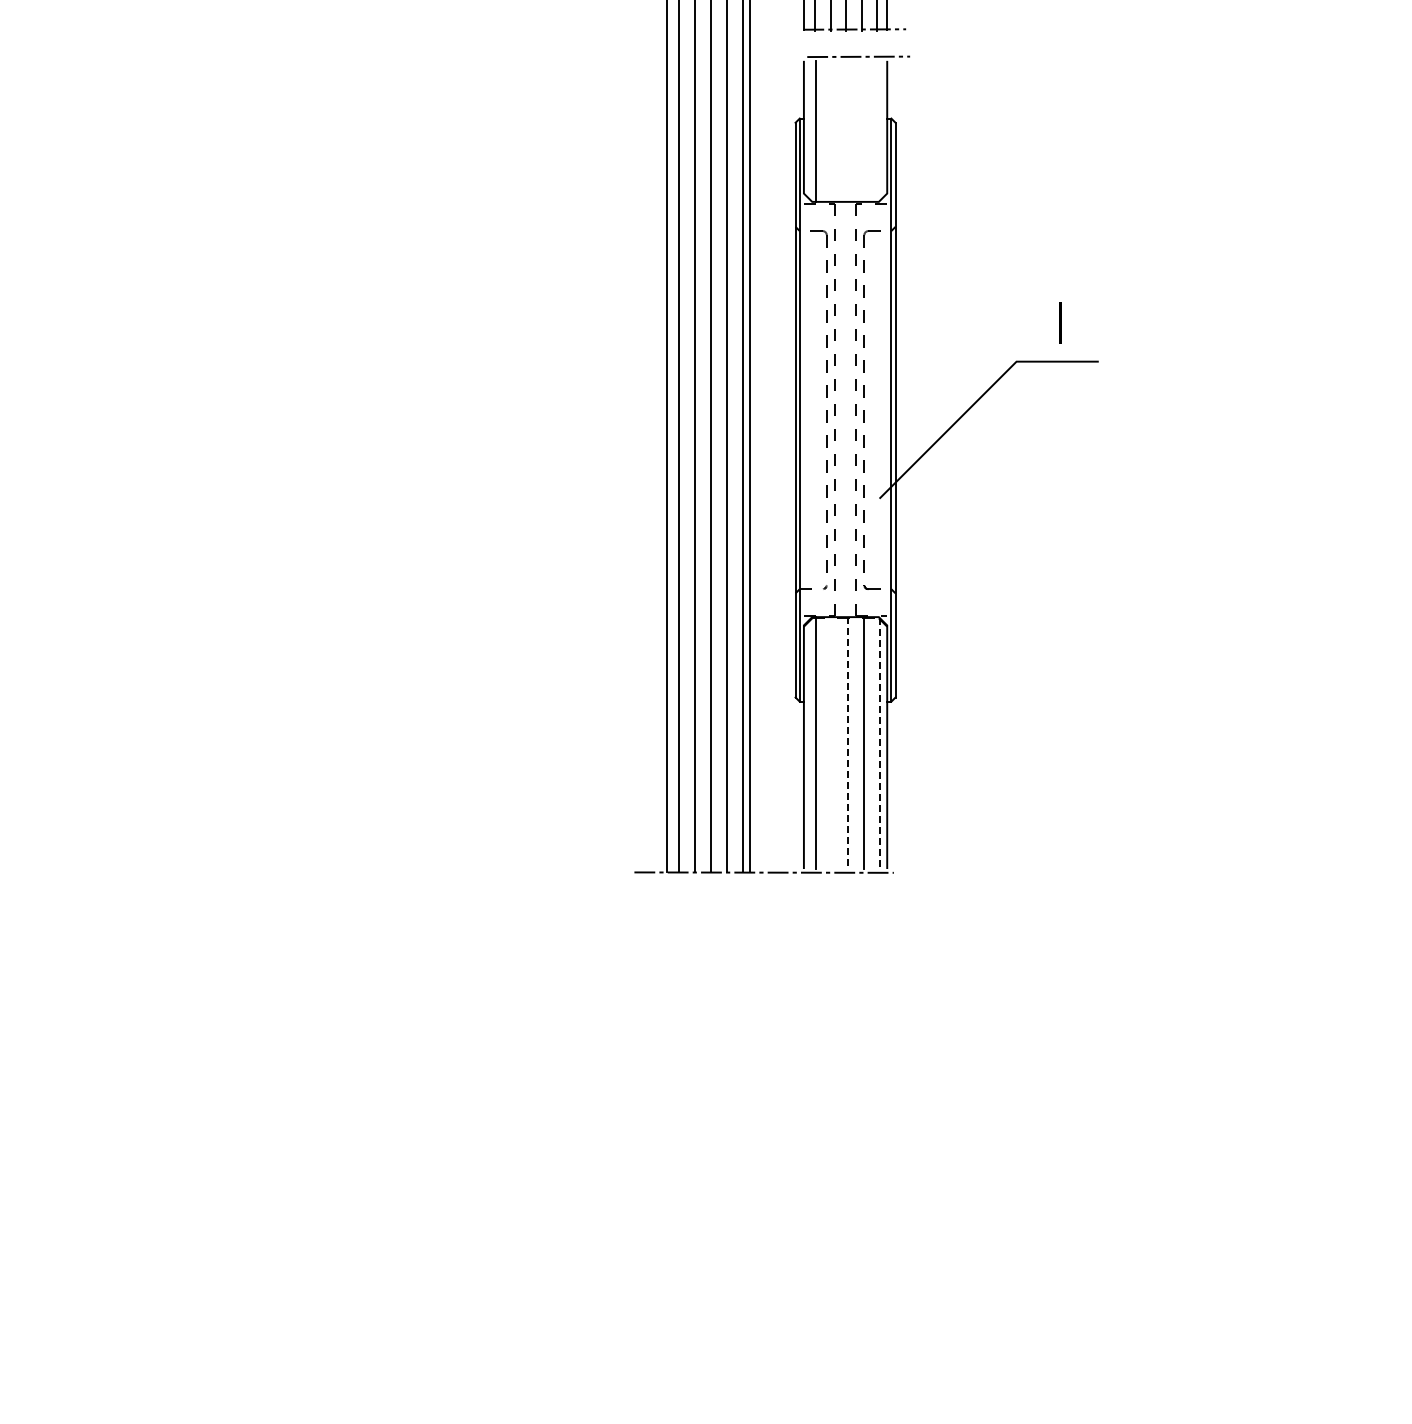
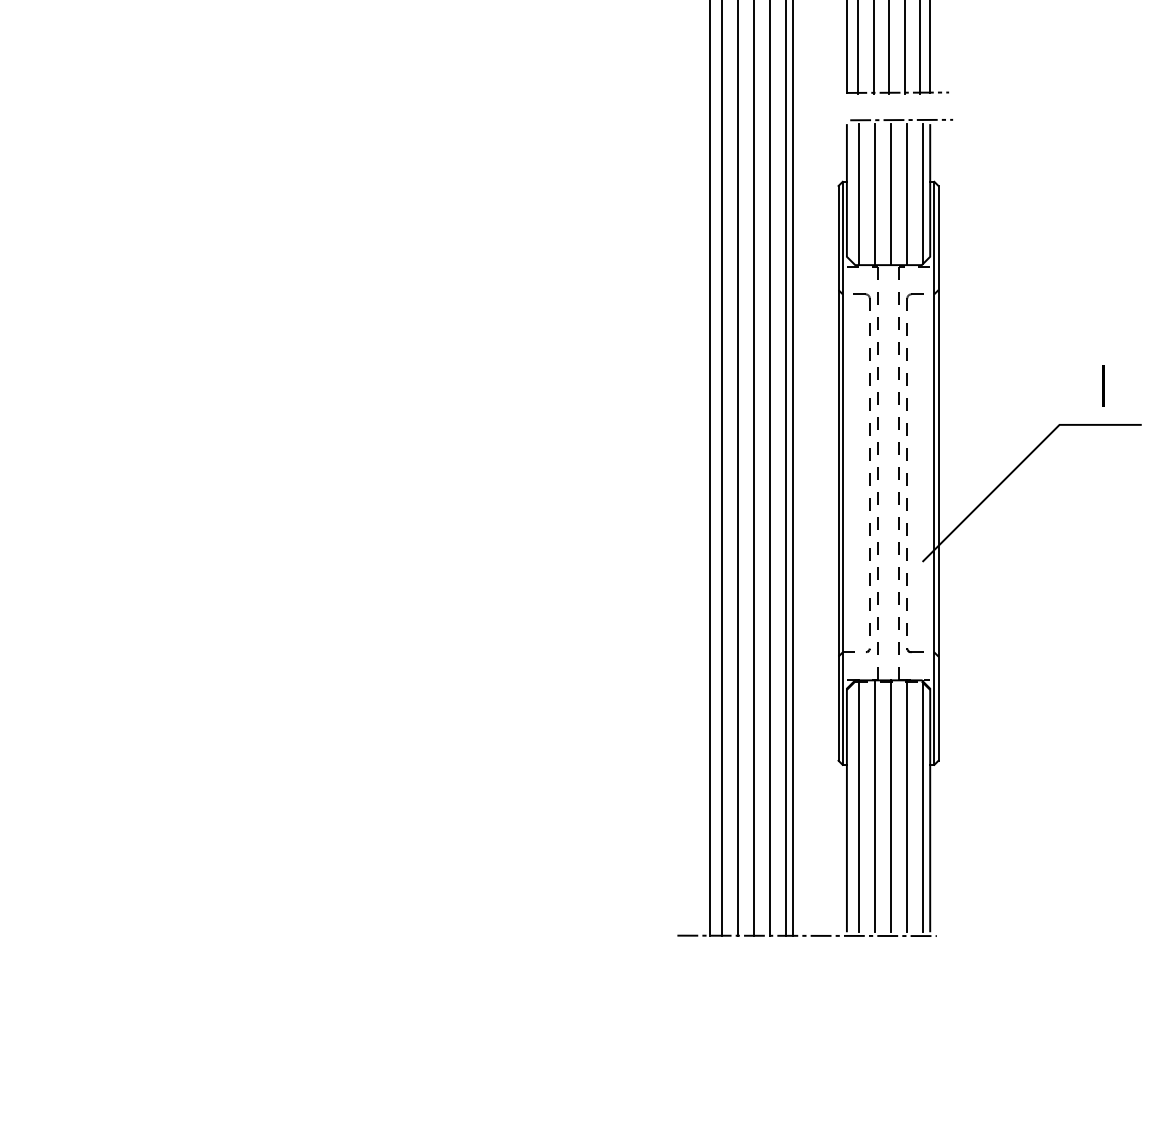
line: (831, 130) -> (874, 193), added
line: (847, 130) -> (890, 193), added
line: (863, 130) -> (906, 193), added
line: (879, 130) -> (922, 193), added
line: (831, 743) -> (874, 806), added
line: (847, 743) -> (890, 806), dashed -> solid
line: (879, 744) -> (922, 807), dashed -> solid

